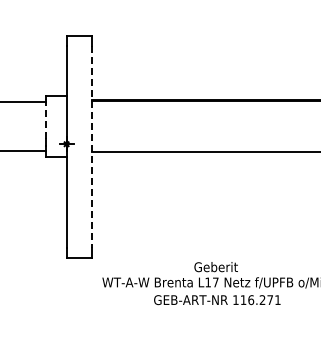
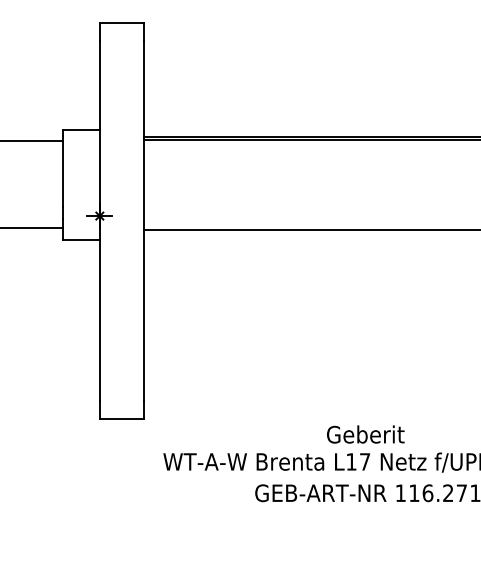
line: (45, 119) -> (62, 172), dashed -> solid
line: (91, 147) -> (144, 221), dashed -> solid

